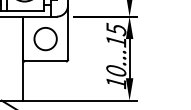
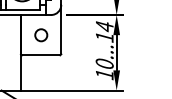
text: (116, 29) -> (104, 26), 10...15 -> 10...14
circle: (46, 39) -> (41, 35), size x0.6

